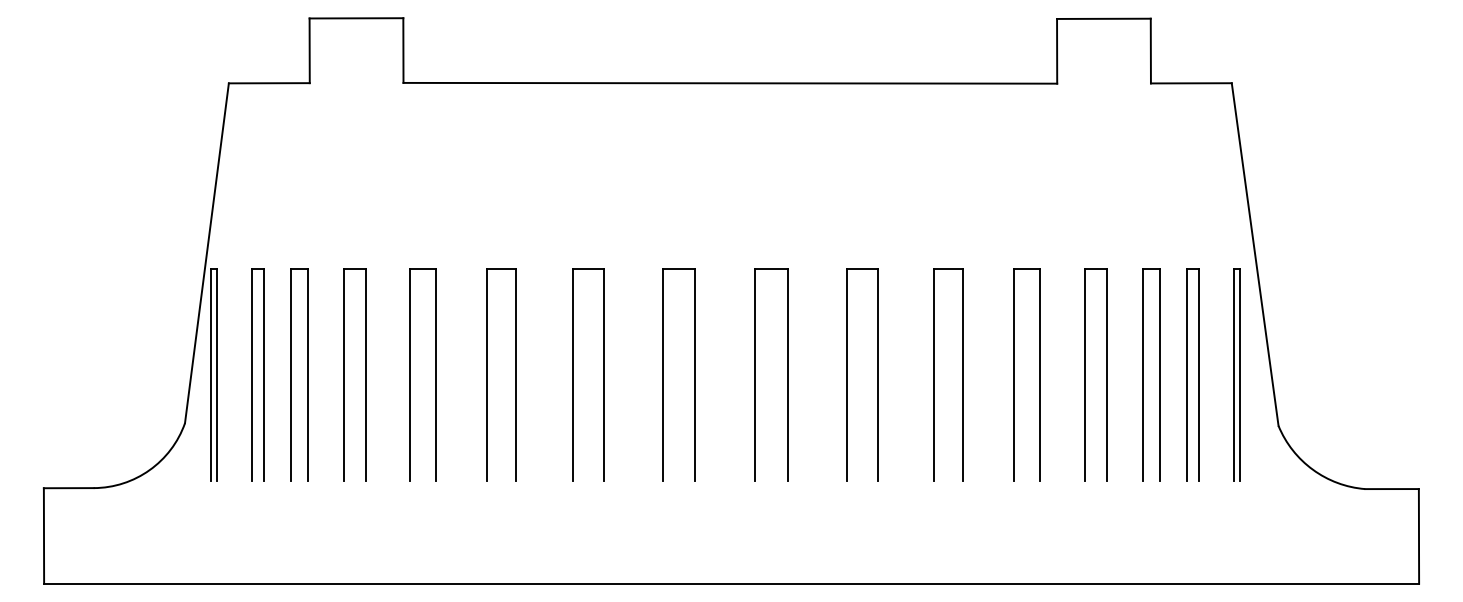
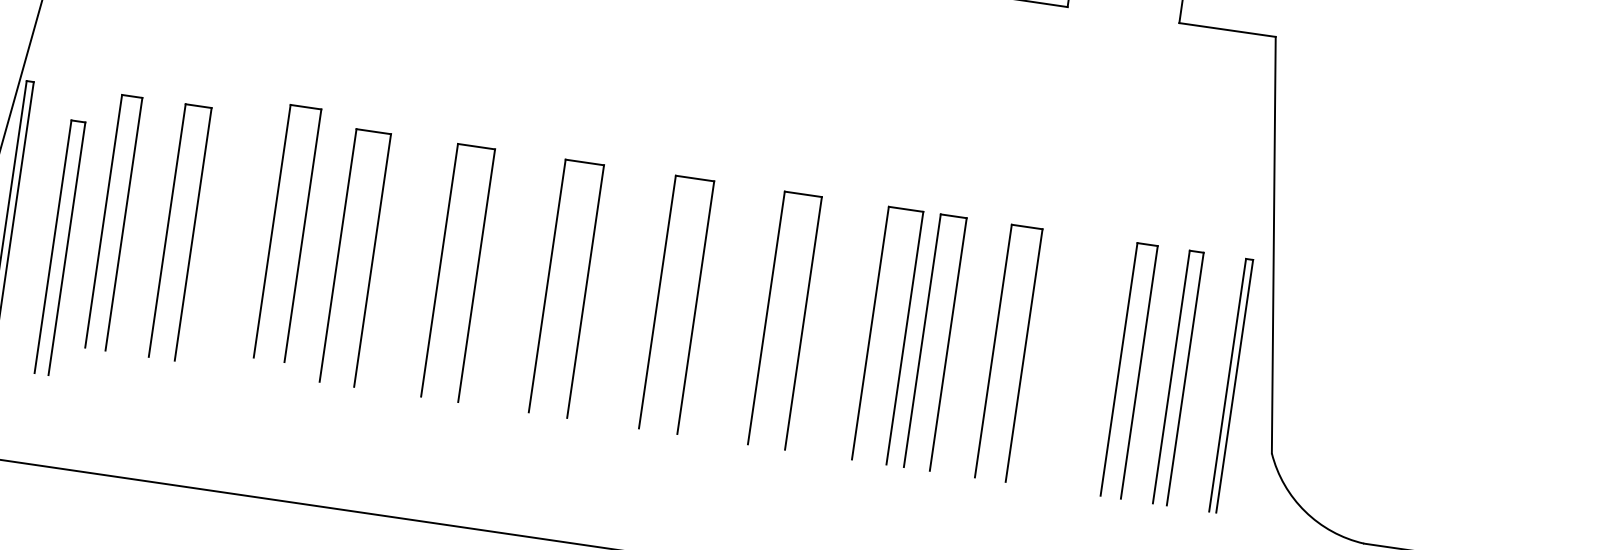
part: (257, 374) -> (59, 246), moved
part: (410, 374) -> (272, 230), moved
part: (1014, 374) -> (993, 350), moved
part: (1085, 374) -> (923, 339), moved

